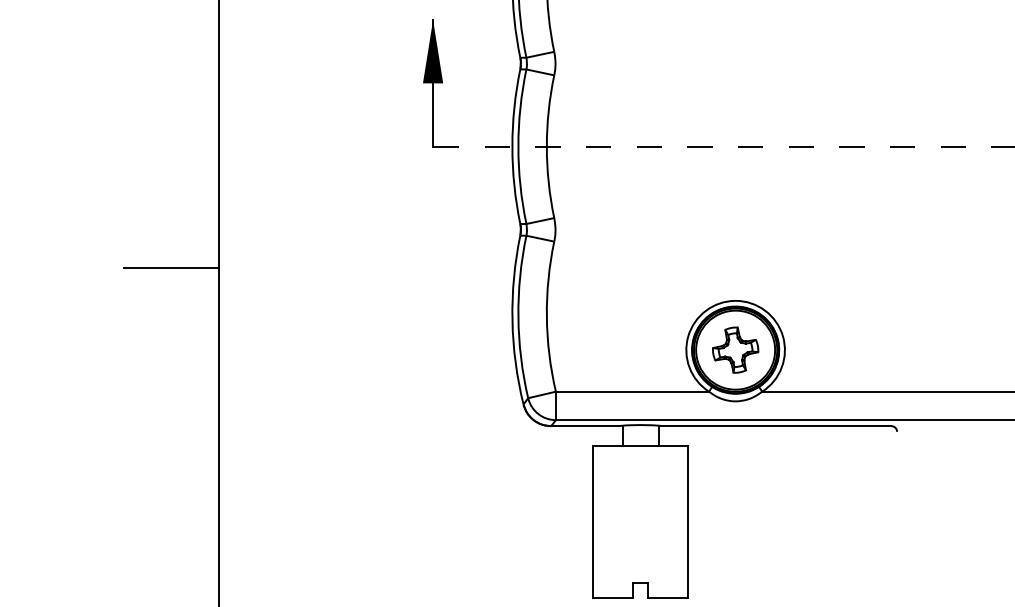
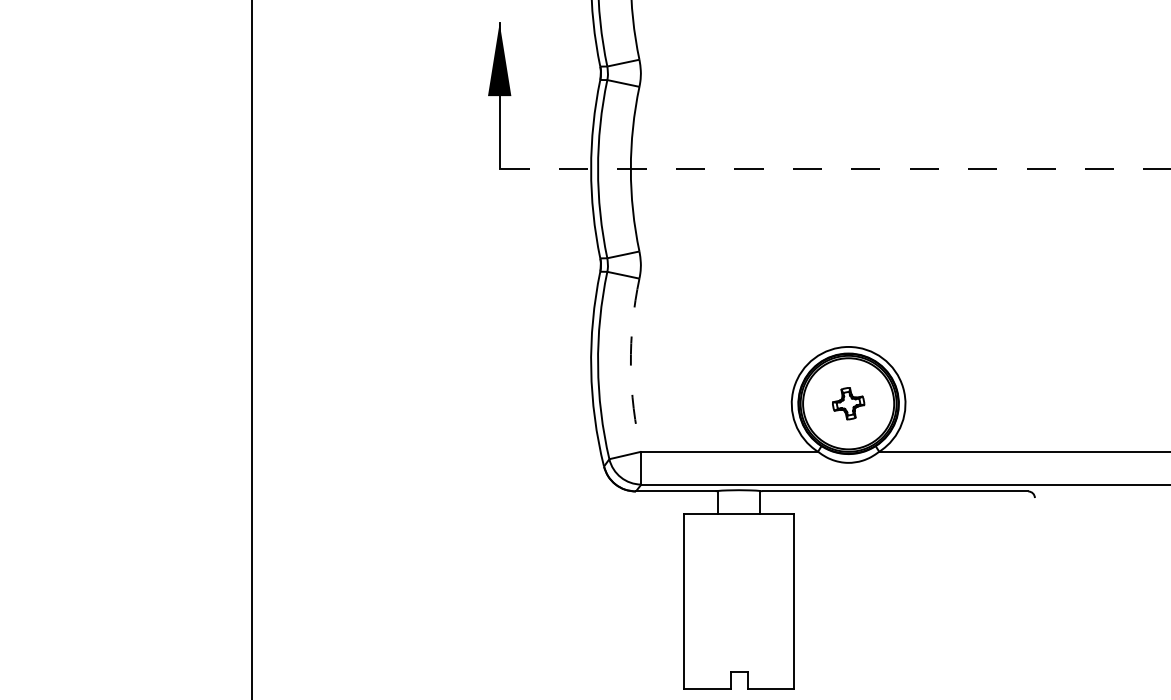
line: (171, 268) -> (197, 309), removed
arc: (546, 316) -> (630, 365), solid -> dashed
part: (735, 349) -> (848, 403), size x0.6

